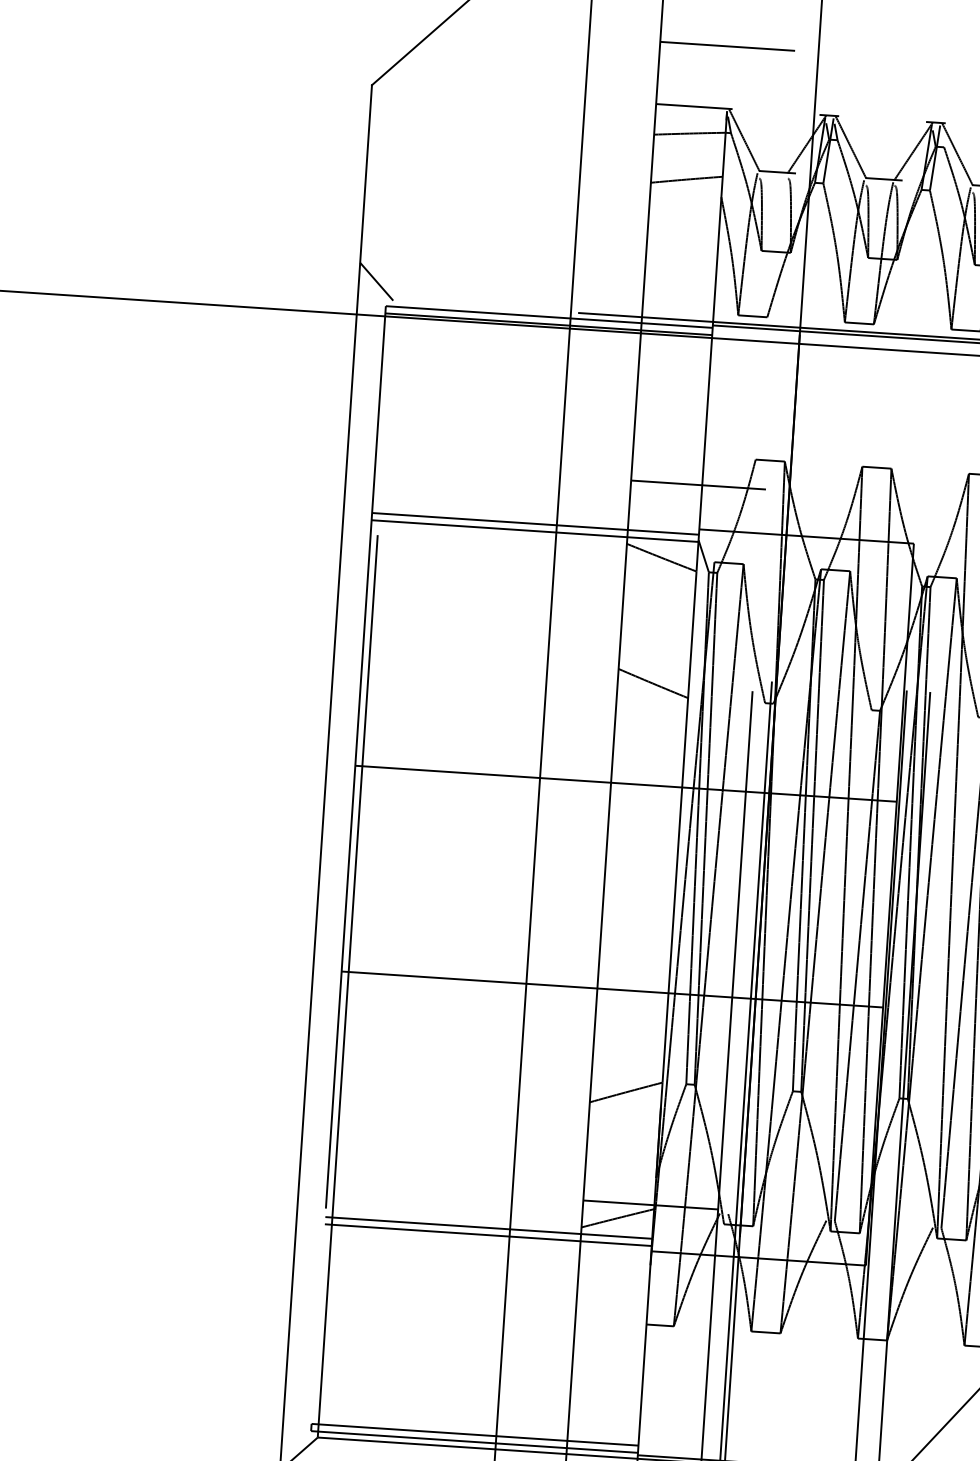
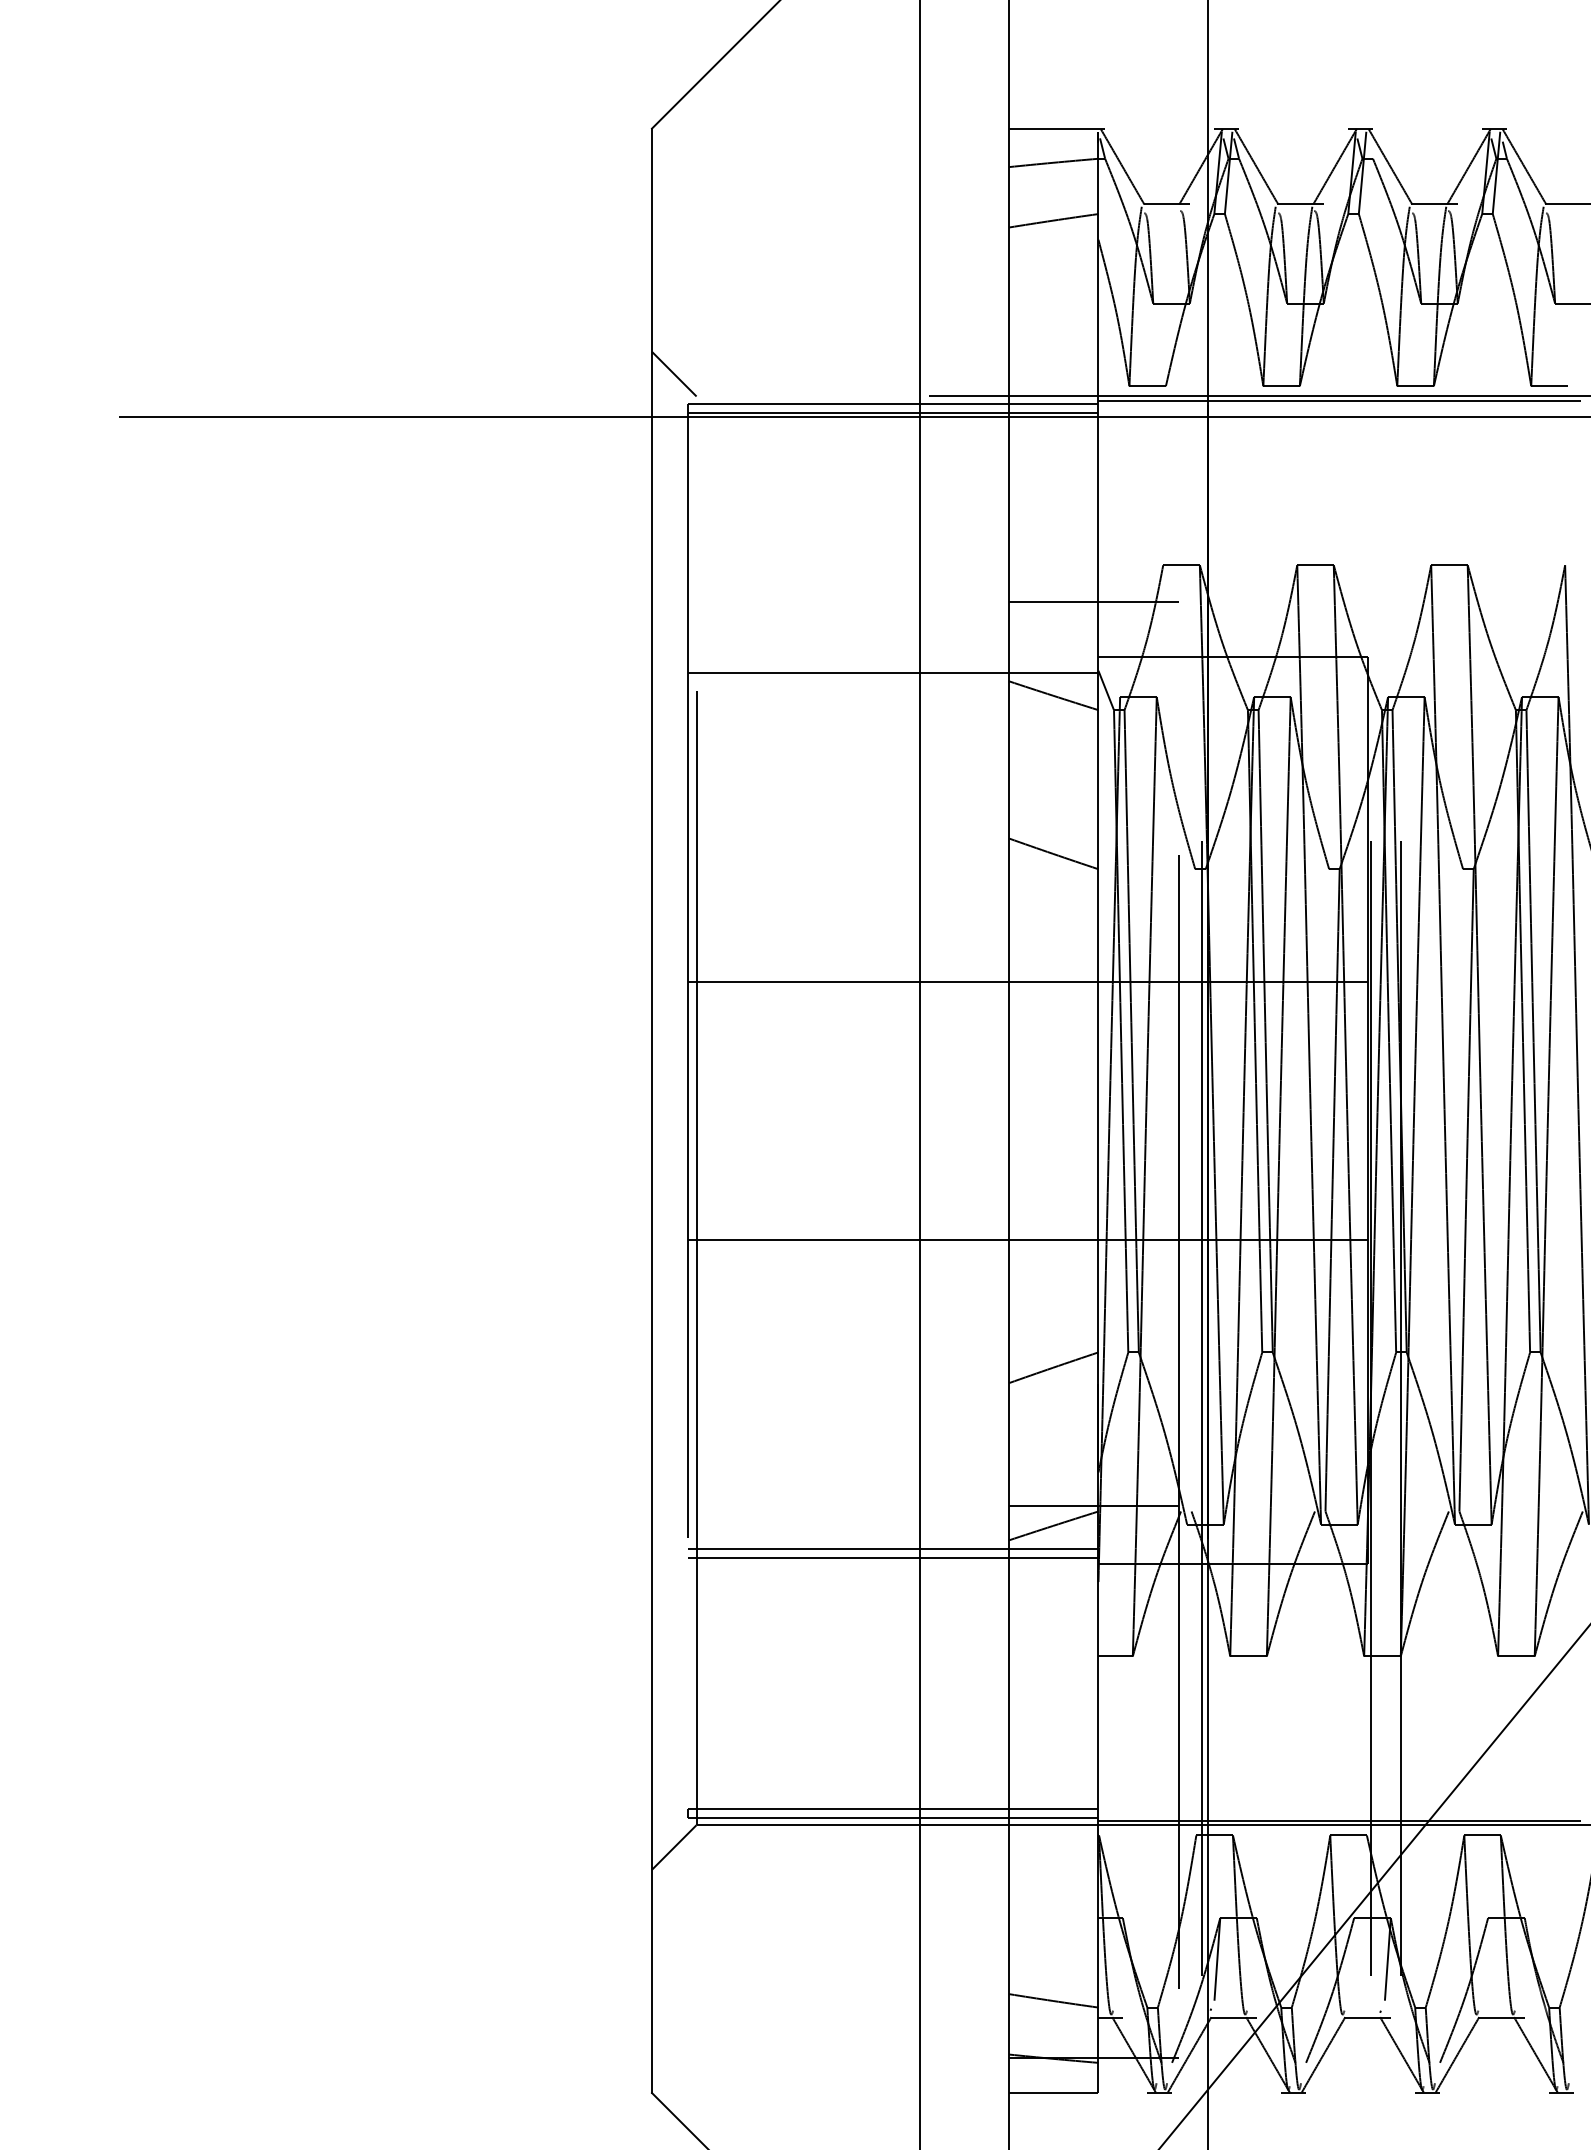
line: (727, 46) -> (1093, 50), removed
line: (535, 523) -> (892, 663), removed

